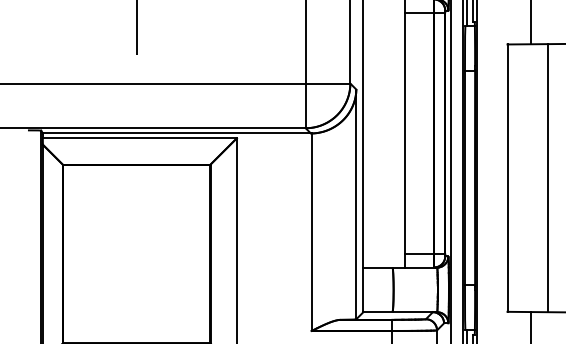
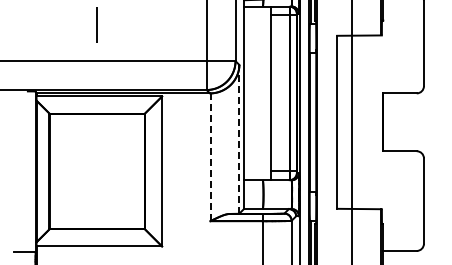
line: (548, 178) -> (352, 122), moved
line: (356, 203) -> (239, 138), solid -> dashed
line: (311, 232) -> (210, 157), solid -> dashed

